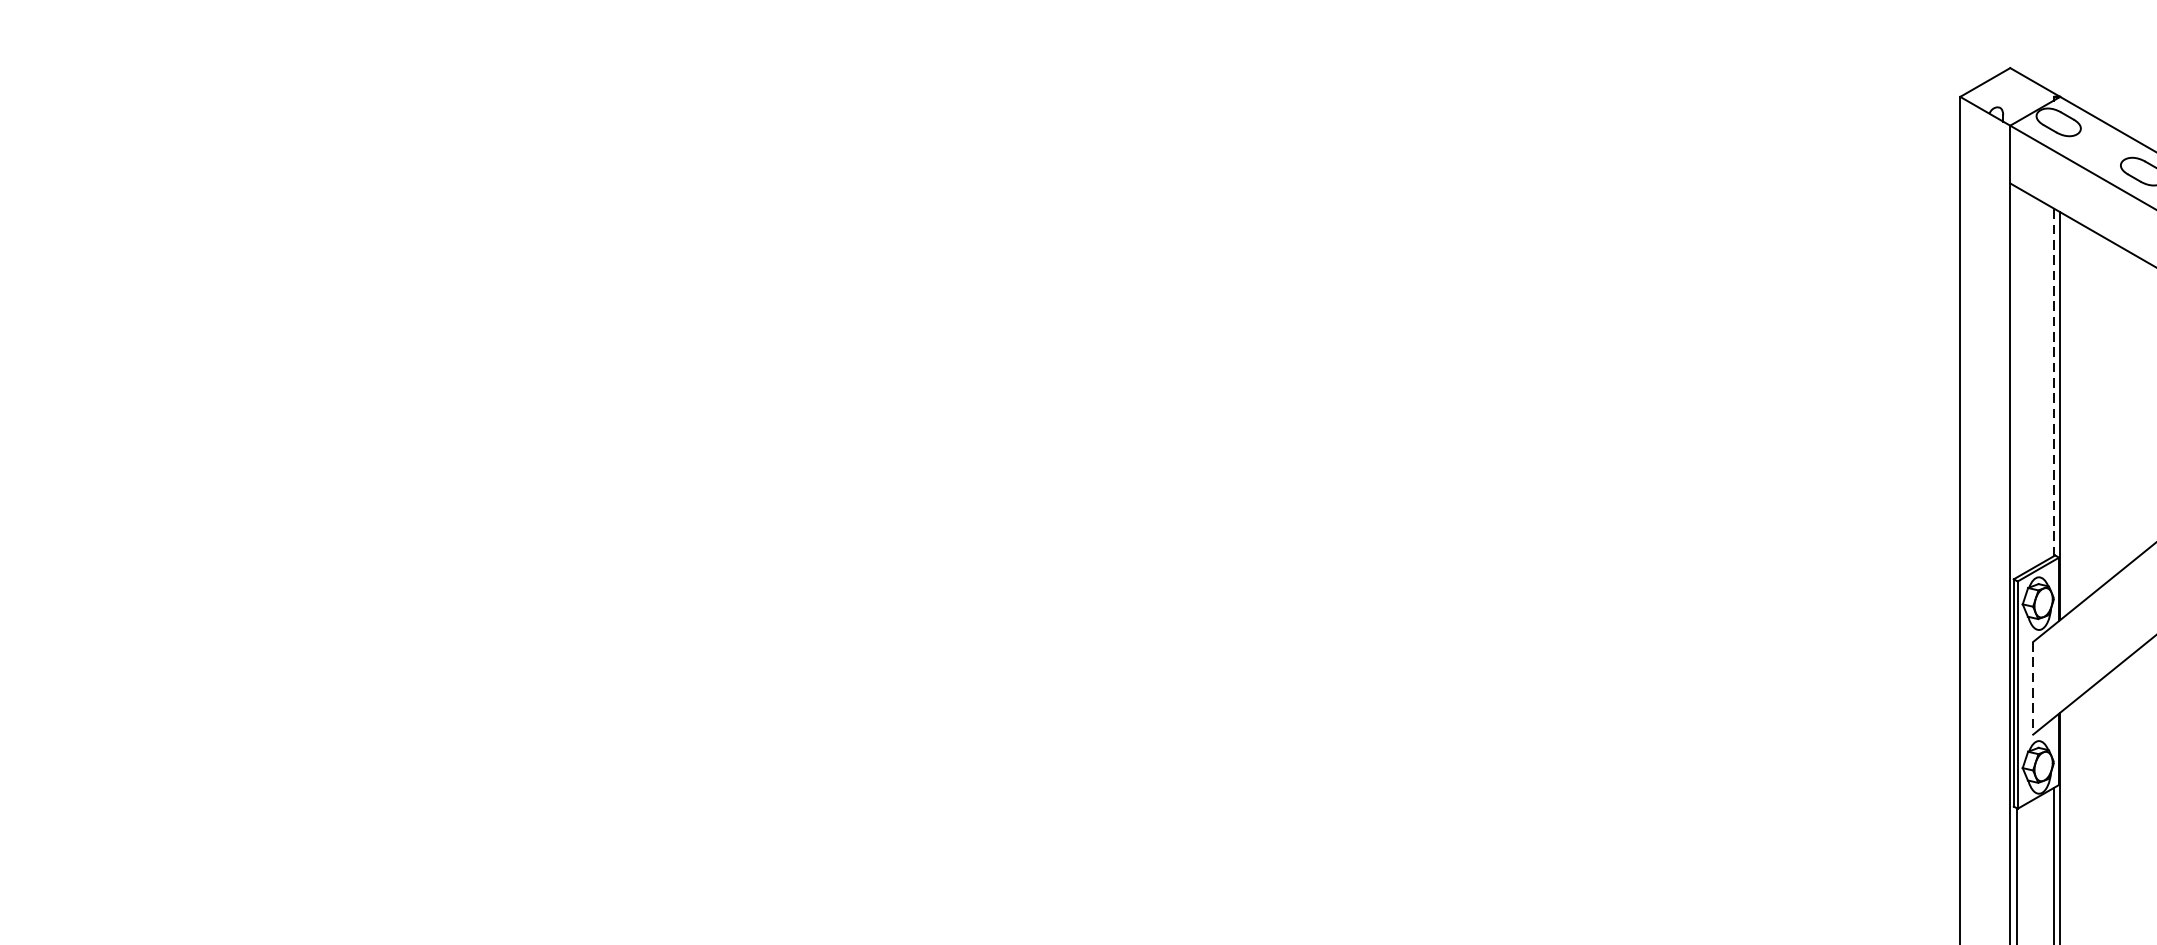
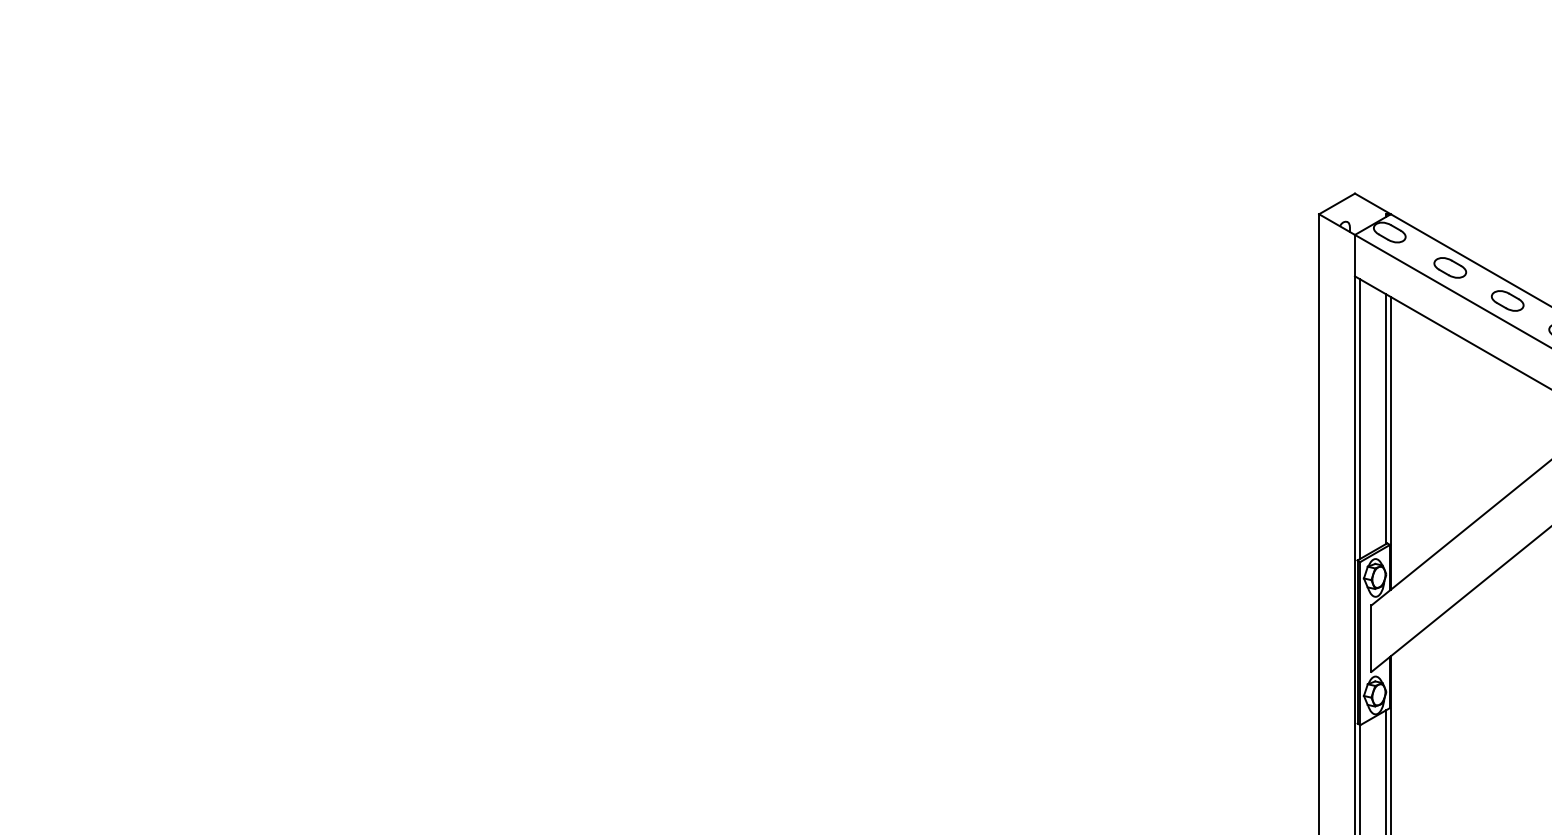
line: (2016, 382) -> (1359, 419), added
line: (2054, 382) -> (1386, 419), dashed -> solid
line: (2033, 689) -> (1371, 639), dashed -> solid

